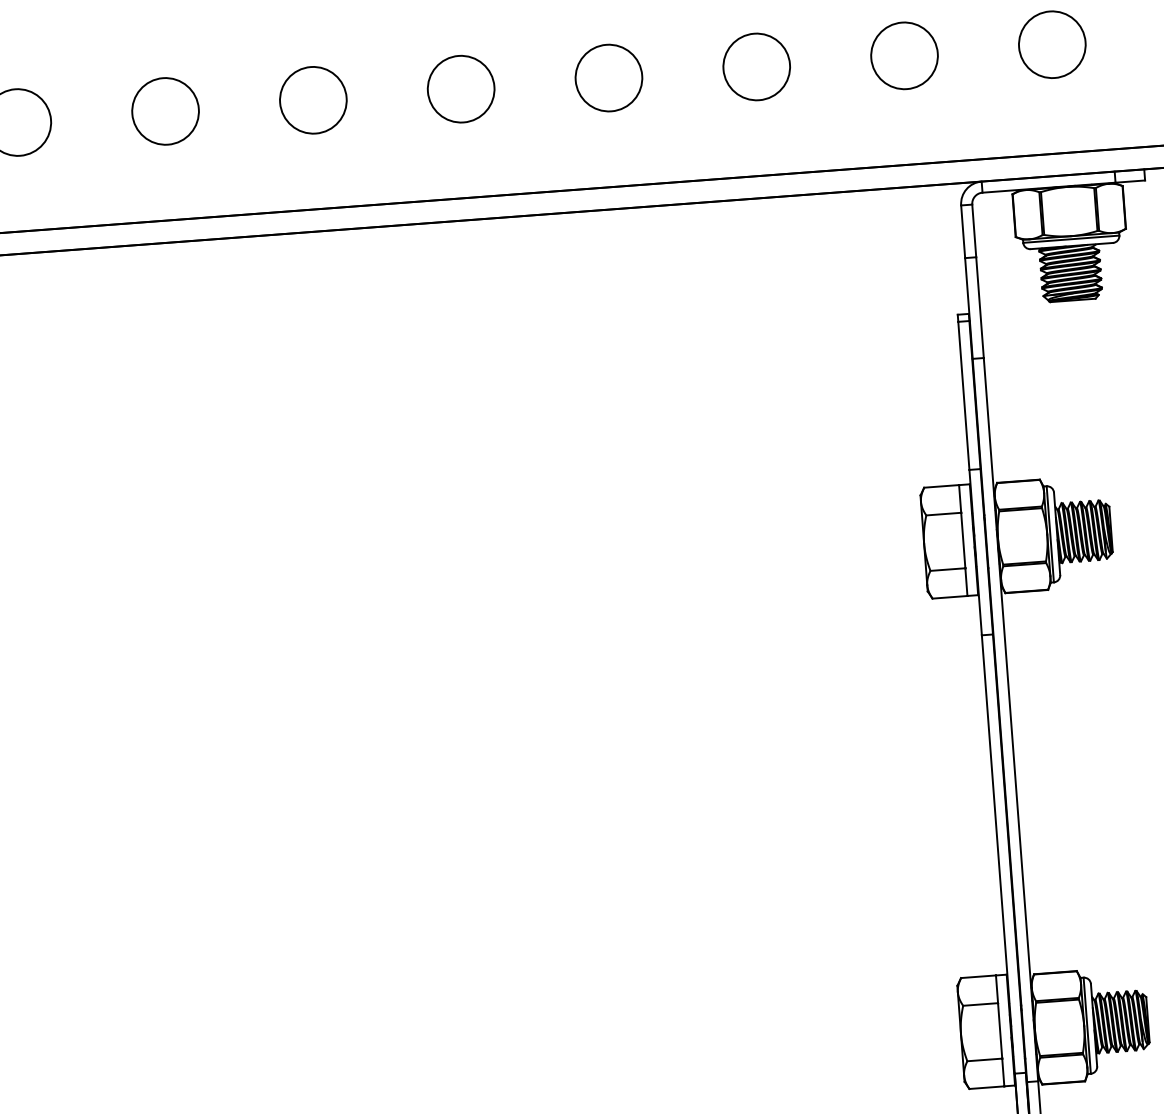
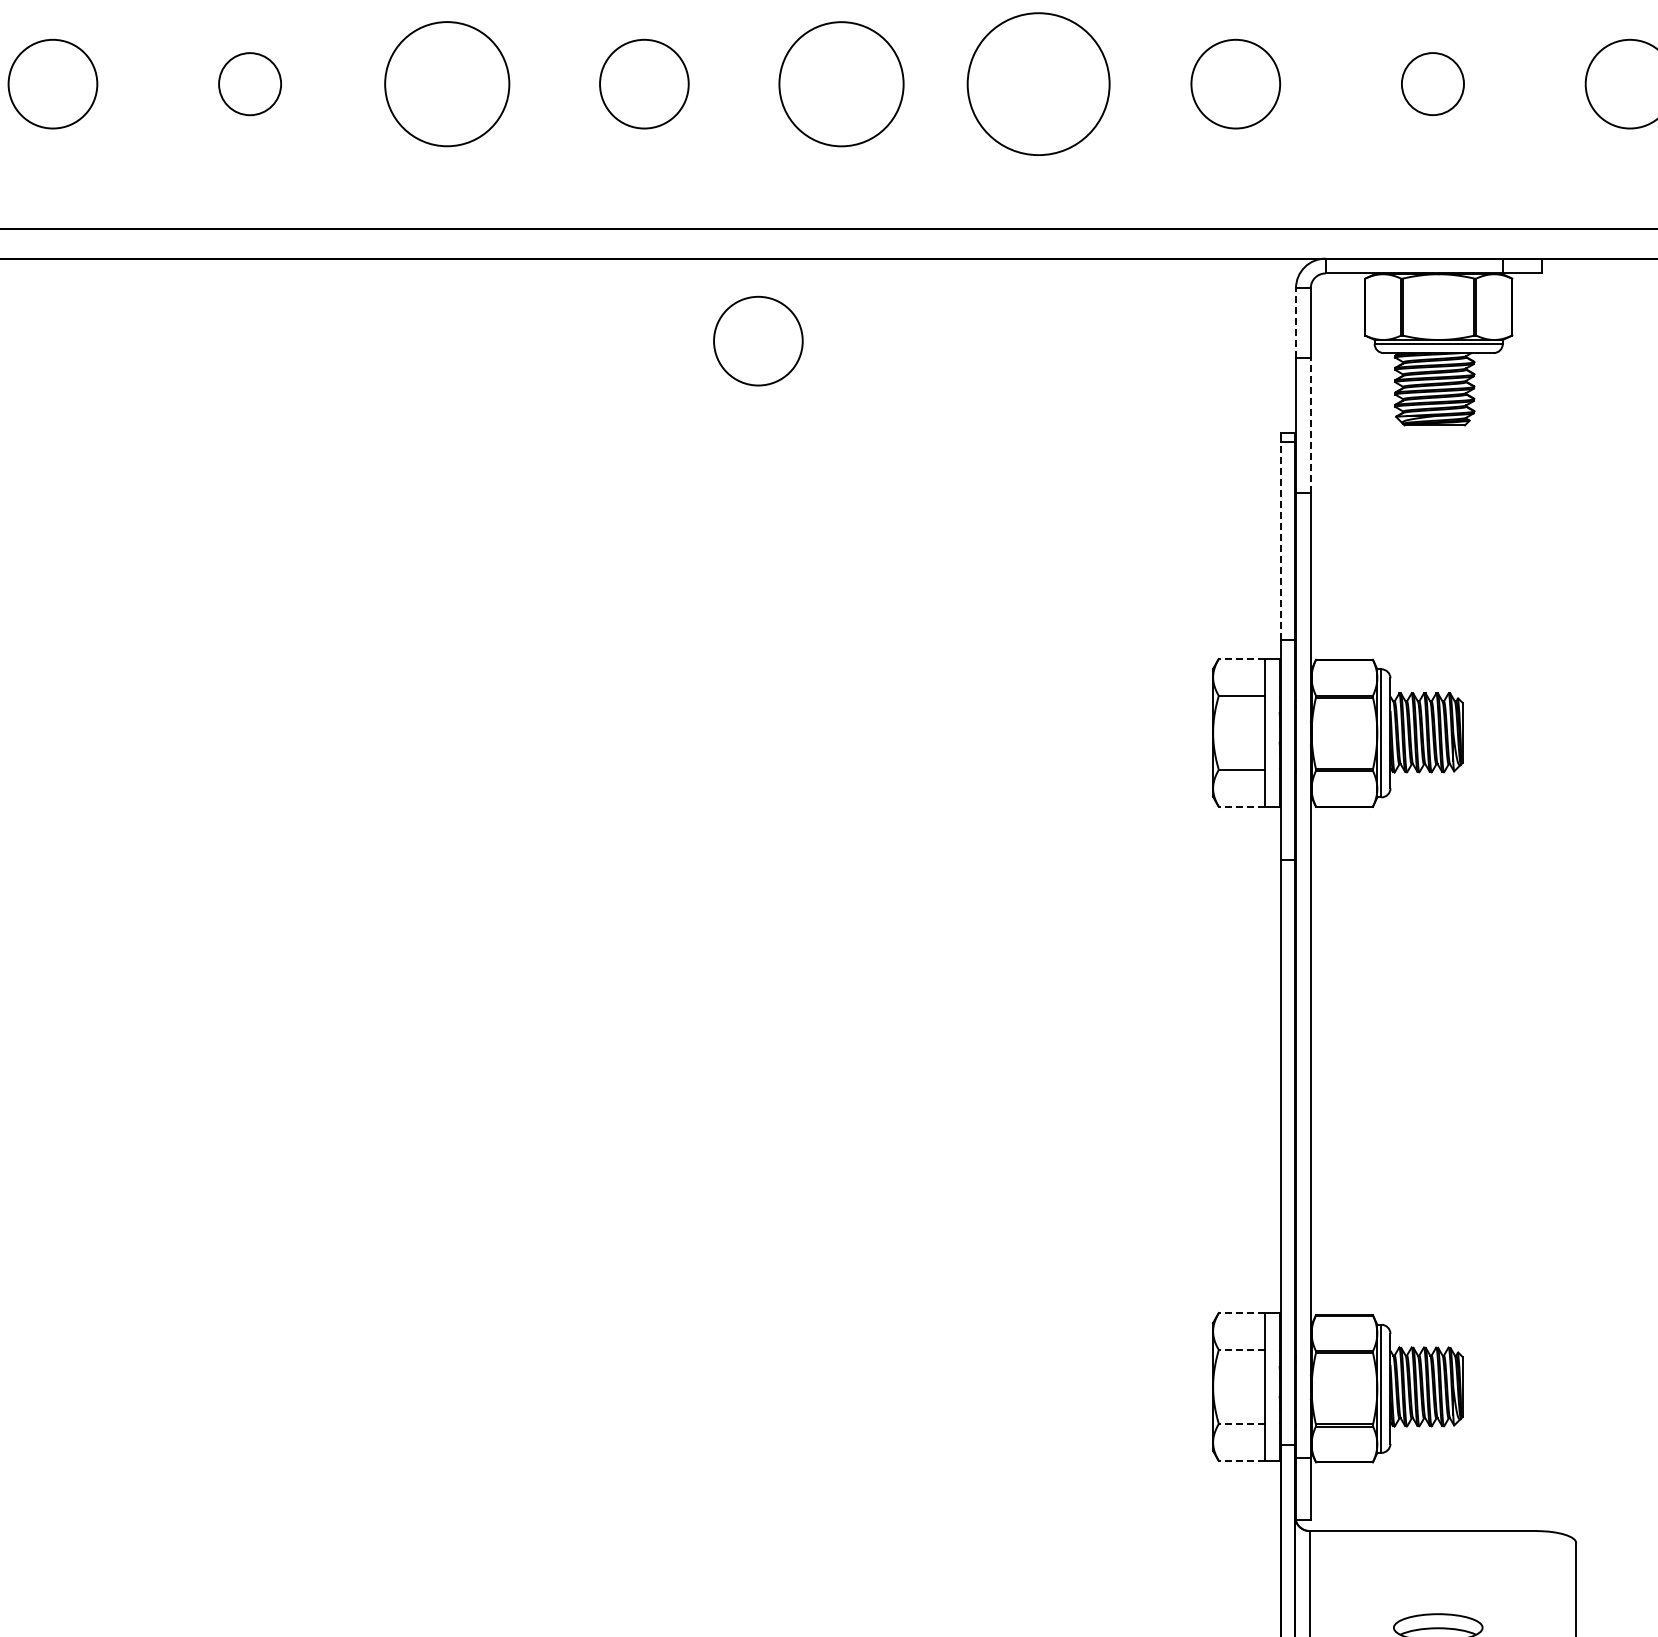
circle: (1051, 44) -> (1432, 83), size x0.7
circle: (756, 66) -> (1038, 83), size x1.6
circle: (608, 77) -> (841, 83), size x1.4
circle: (312, 99) -> (446, 83), size x1.4
circle: (165, 110) -> (249, 83), size x0.7
line: (963, 231) -> (1296, 322), solid -> dashed
circle: (561, 274) -> (758, 340), added
line: (979, 307) -> (1310, 425), solid -> dashed
line: (963, 396) -> (1280, 541), solid -> dashed
line: (941, 486) -> (1241, 658), solid -> dashed
line: (949, 597) -> (1241, 806), solid -> dashed
line: (978, 977) -> (1241, 1313), solid -> dashed
line: (980, 1004) -> (1241, 1350), solid -> dashed
line: (984, 1059) -> (1241, 1423), solid -> dashed
line: (986, 1087) -> (1241, 1460), solid -> dashed

